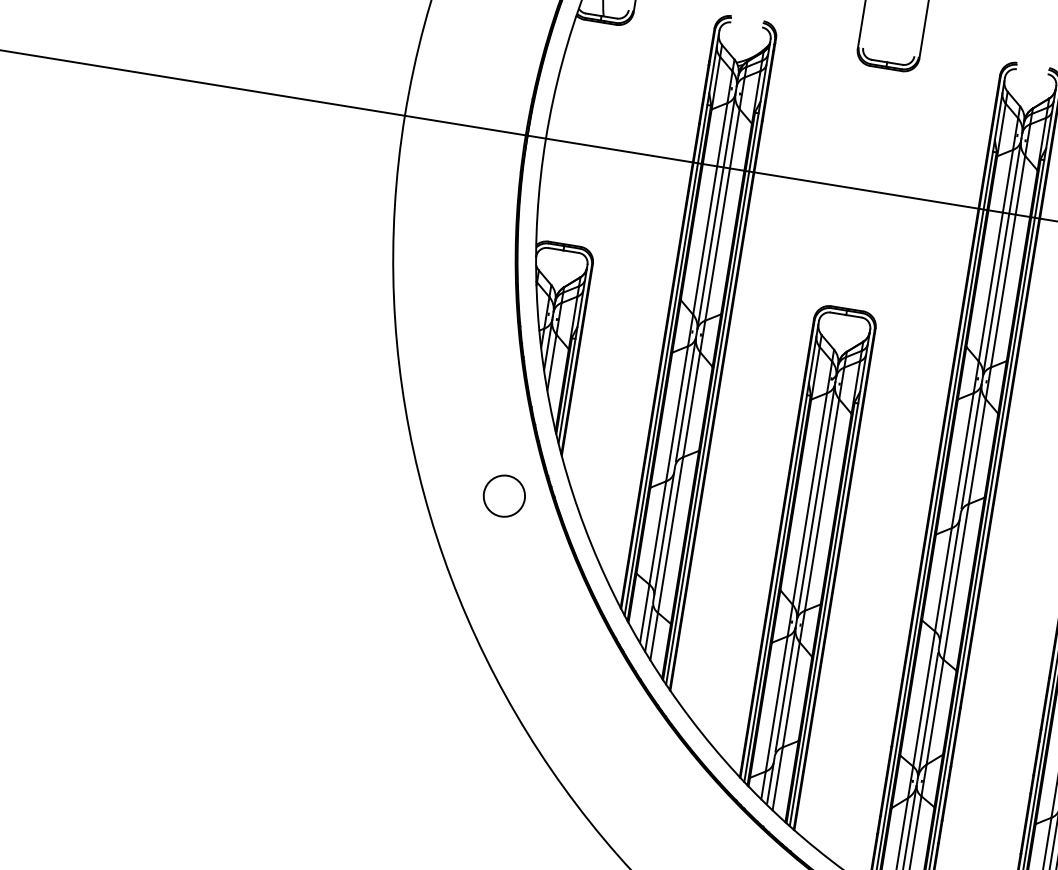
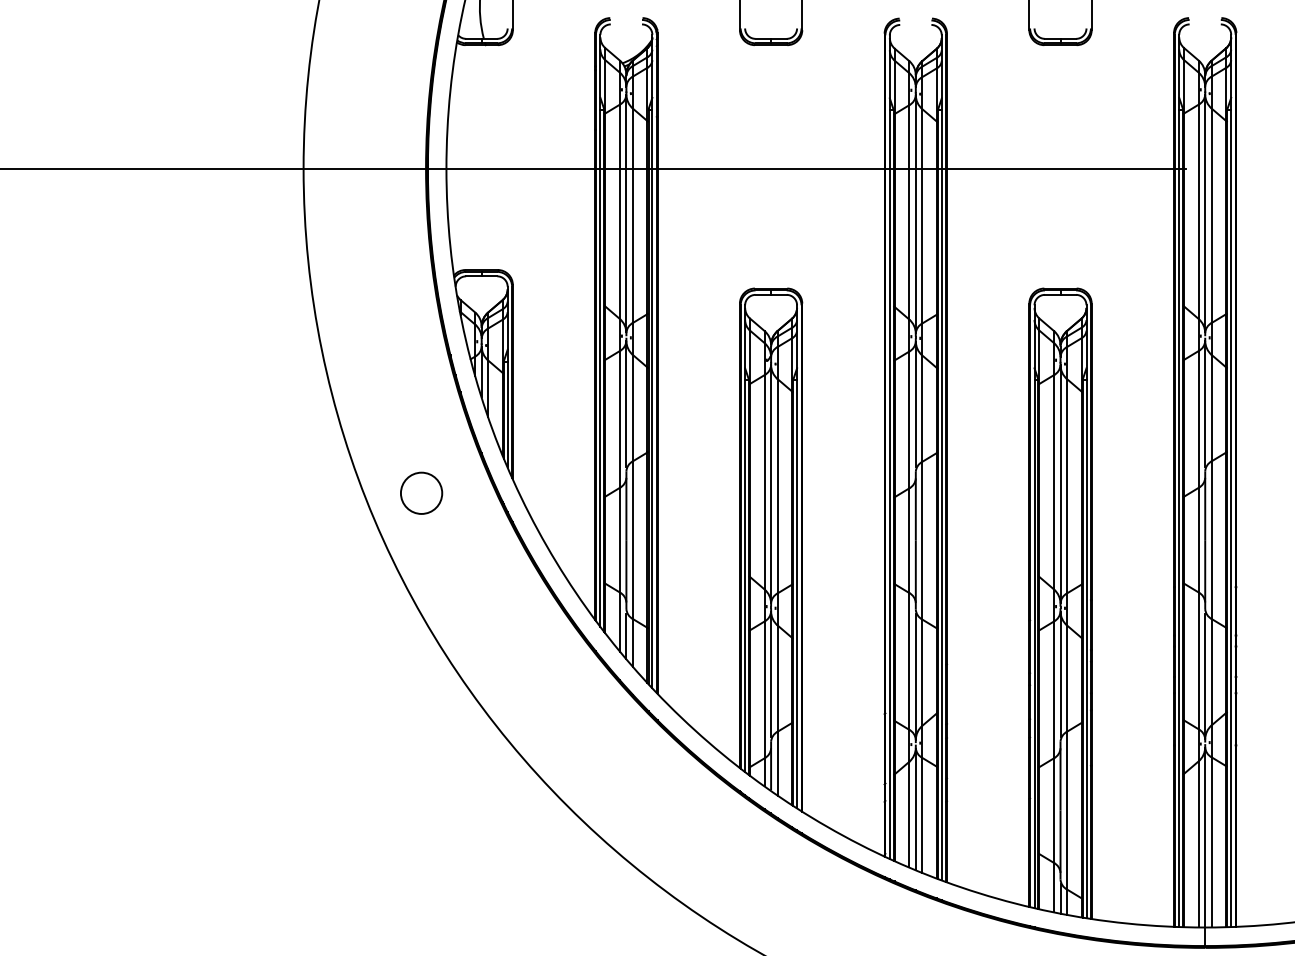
circle: (504, 495) -> (421, 492), moved

